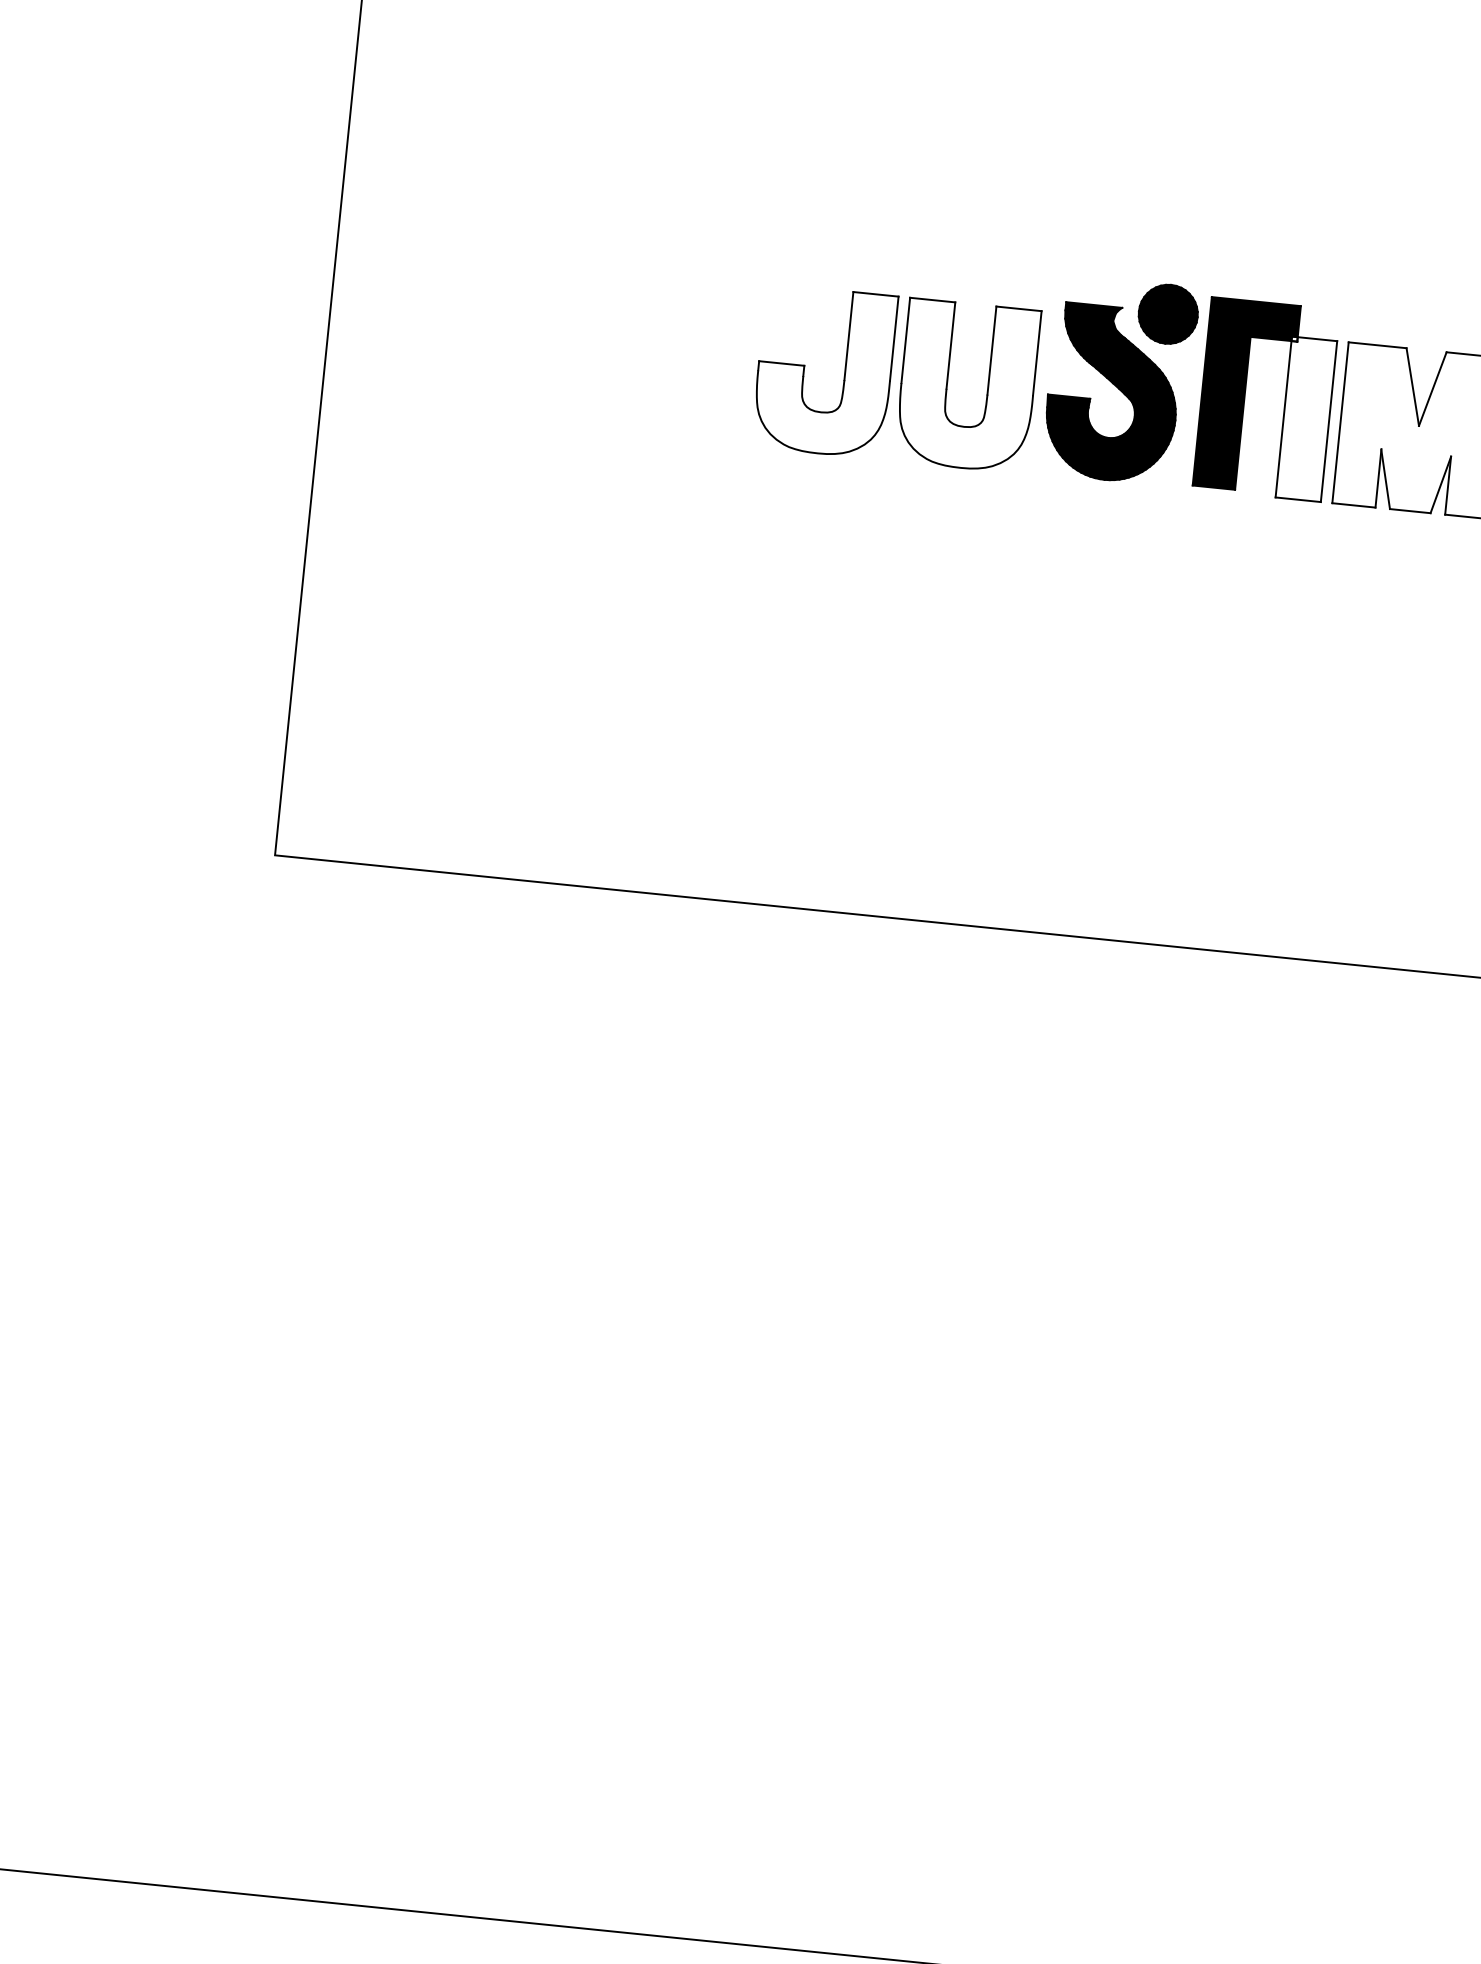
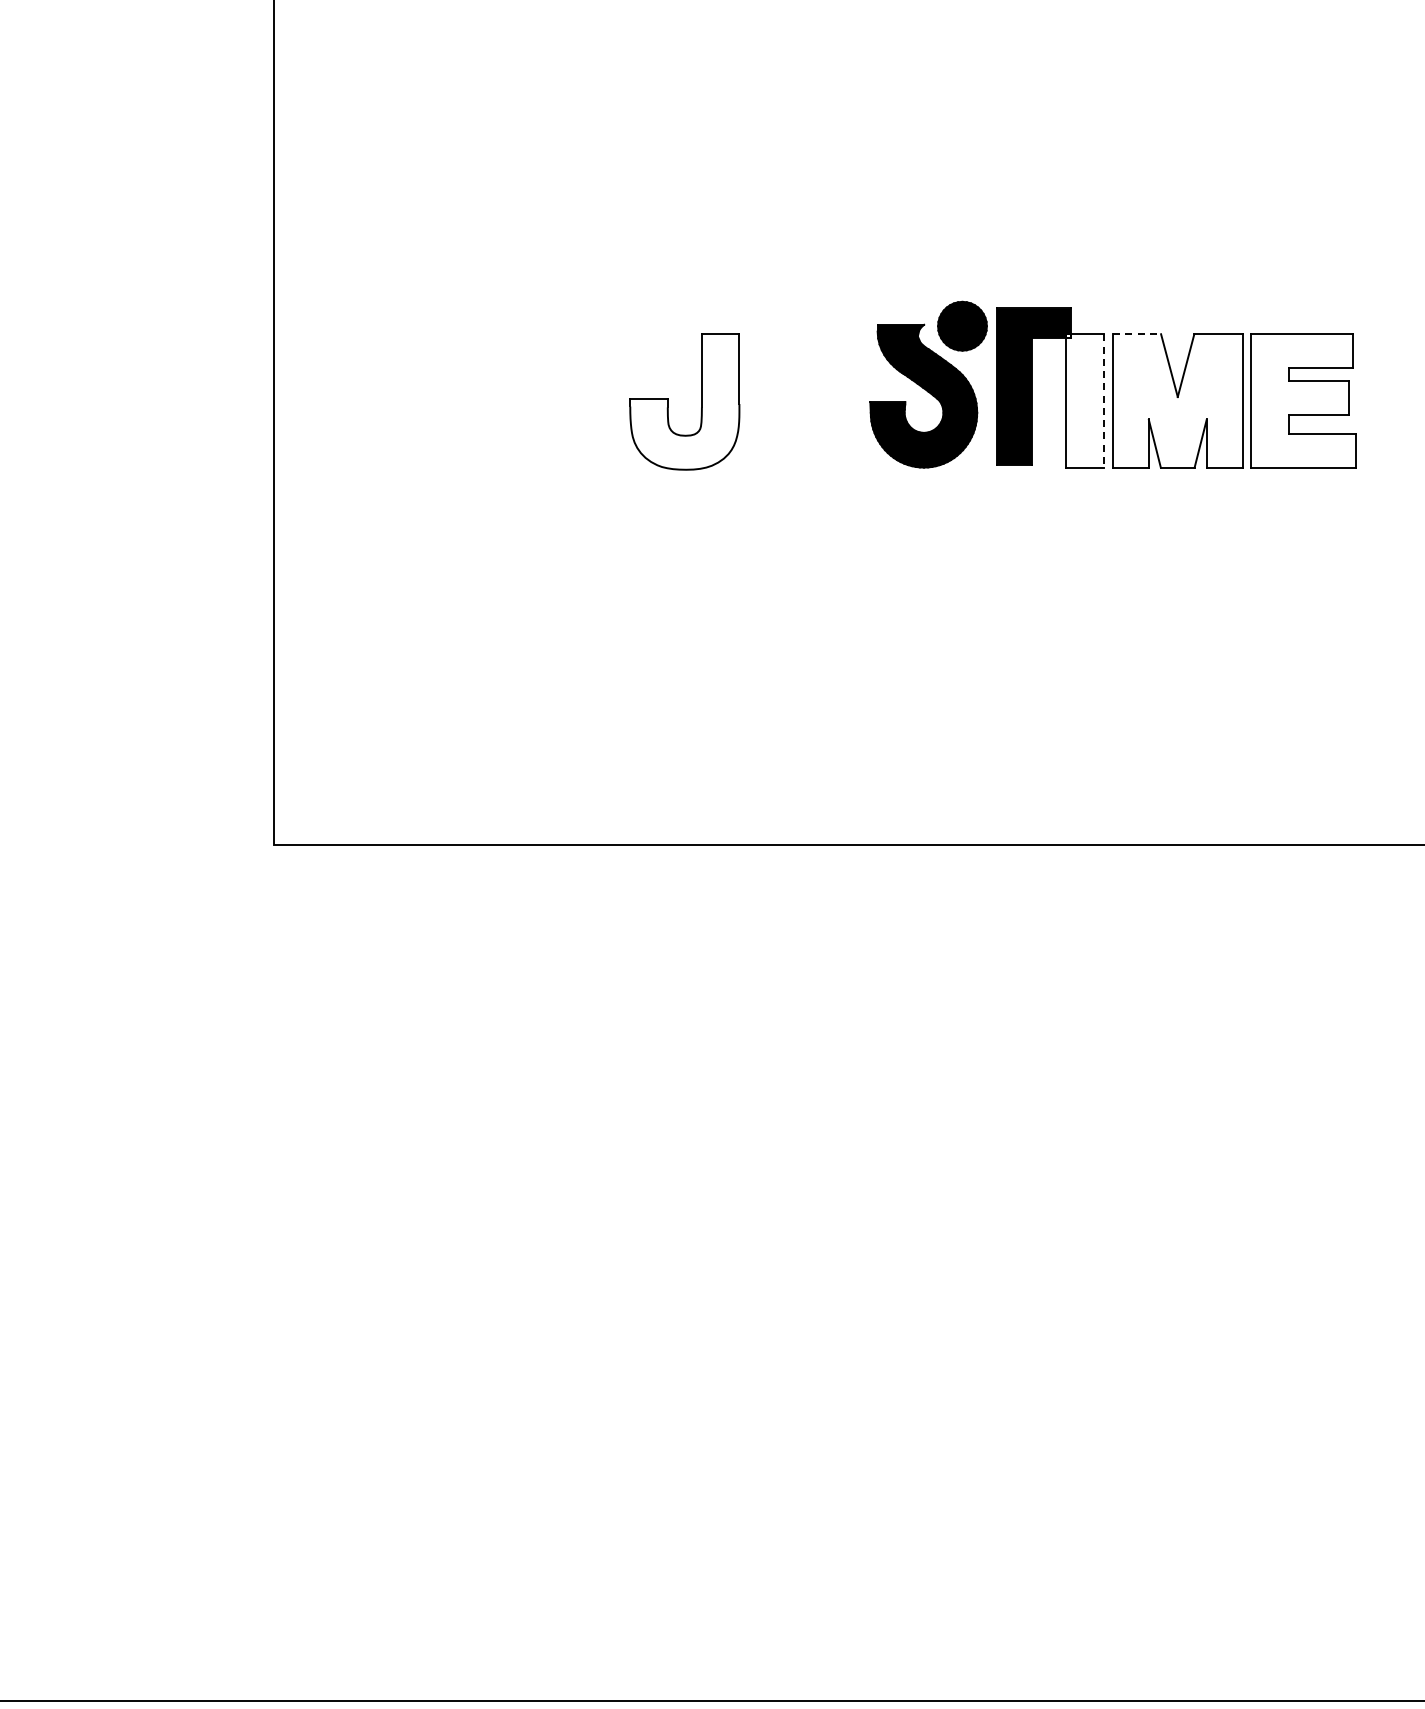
line: (1378, 345) -> (1137, 334), solid -> dashed
part: (948, 383) -> (787, 401), removed
line: (1328, 422) -> (1103, 401), solid -> dashed

